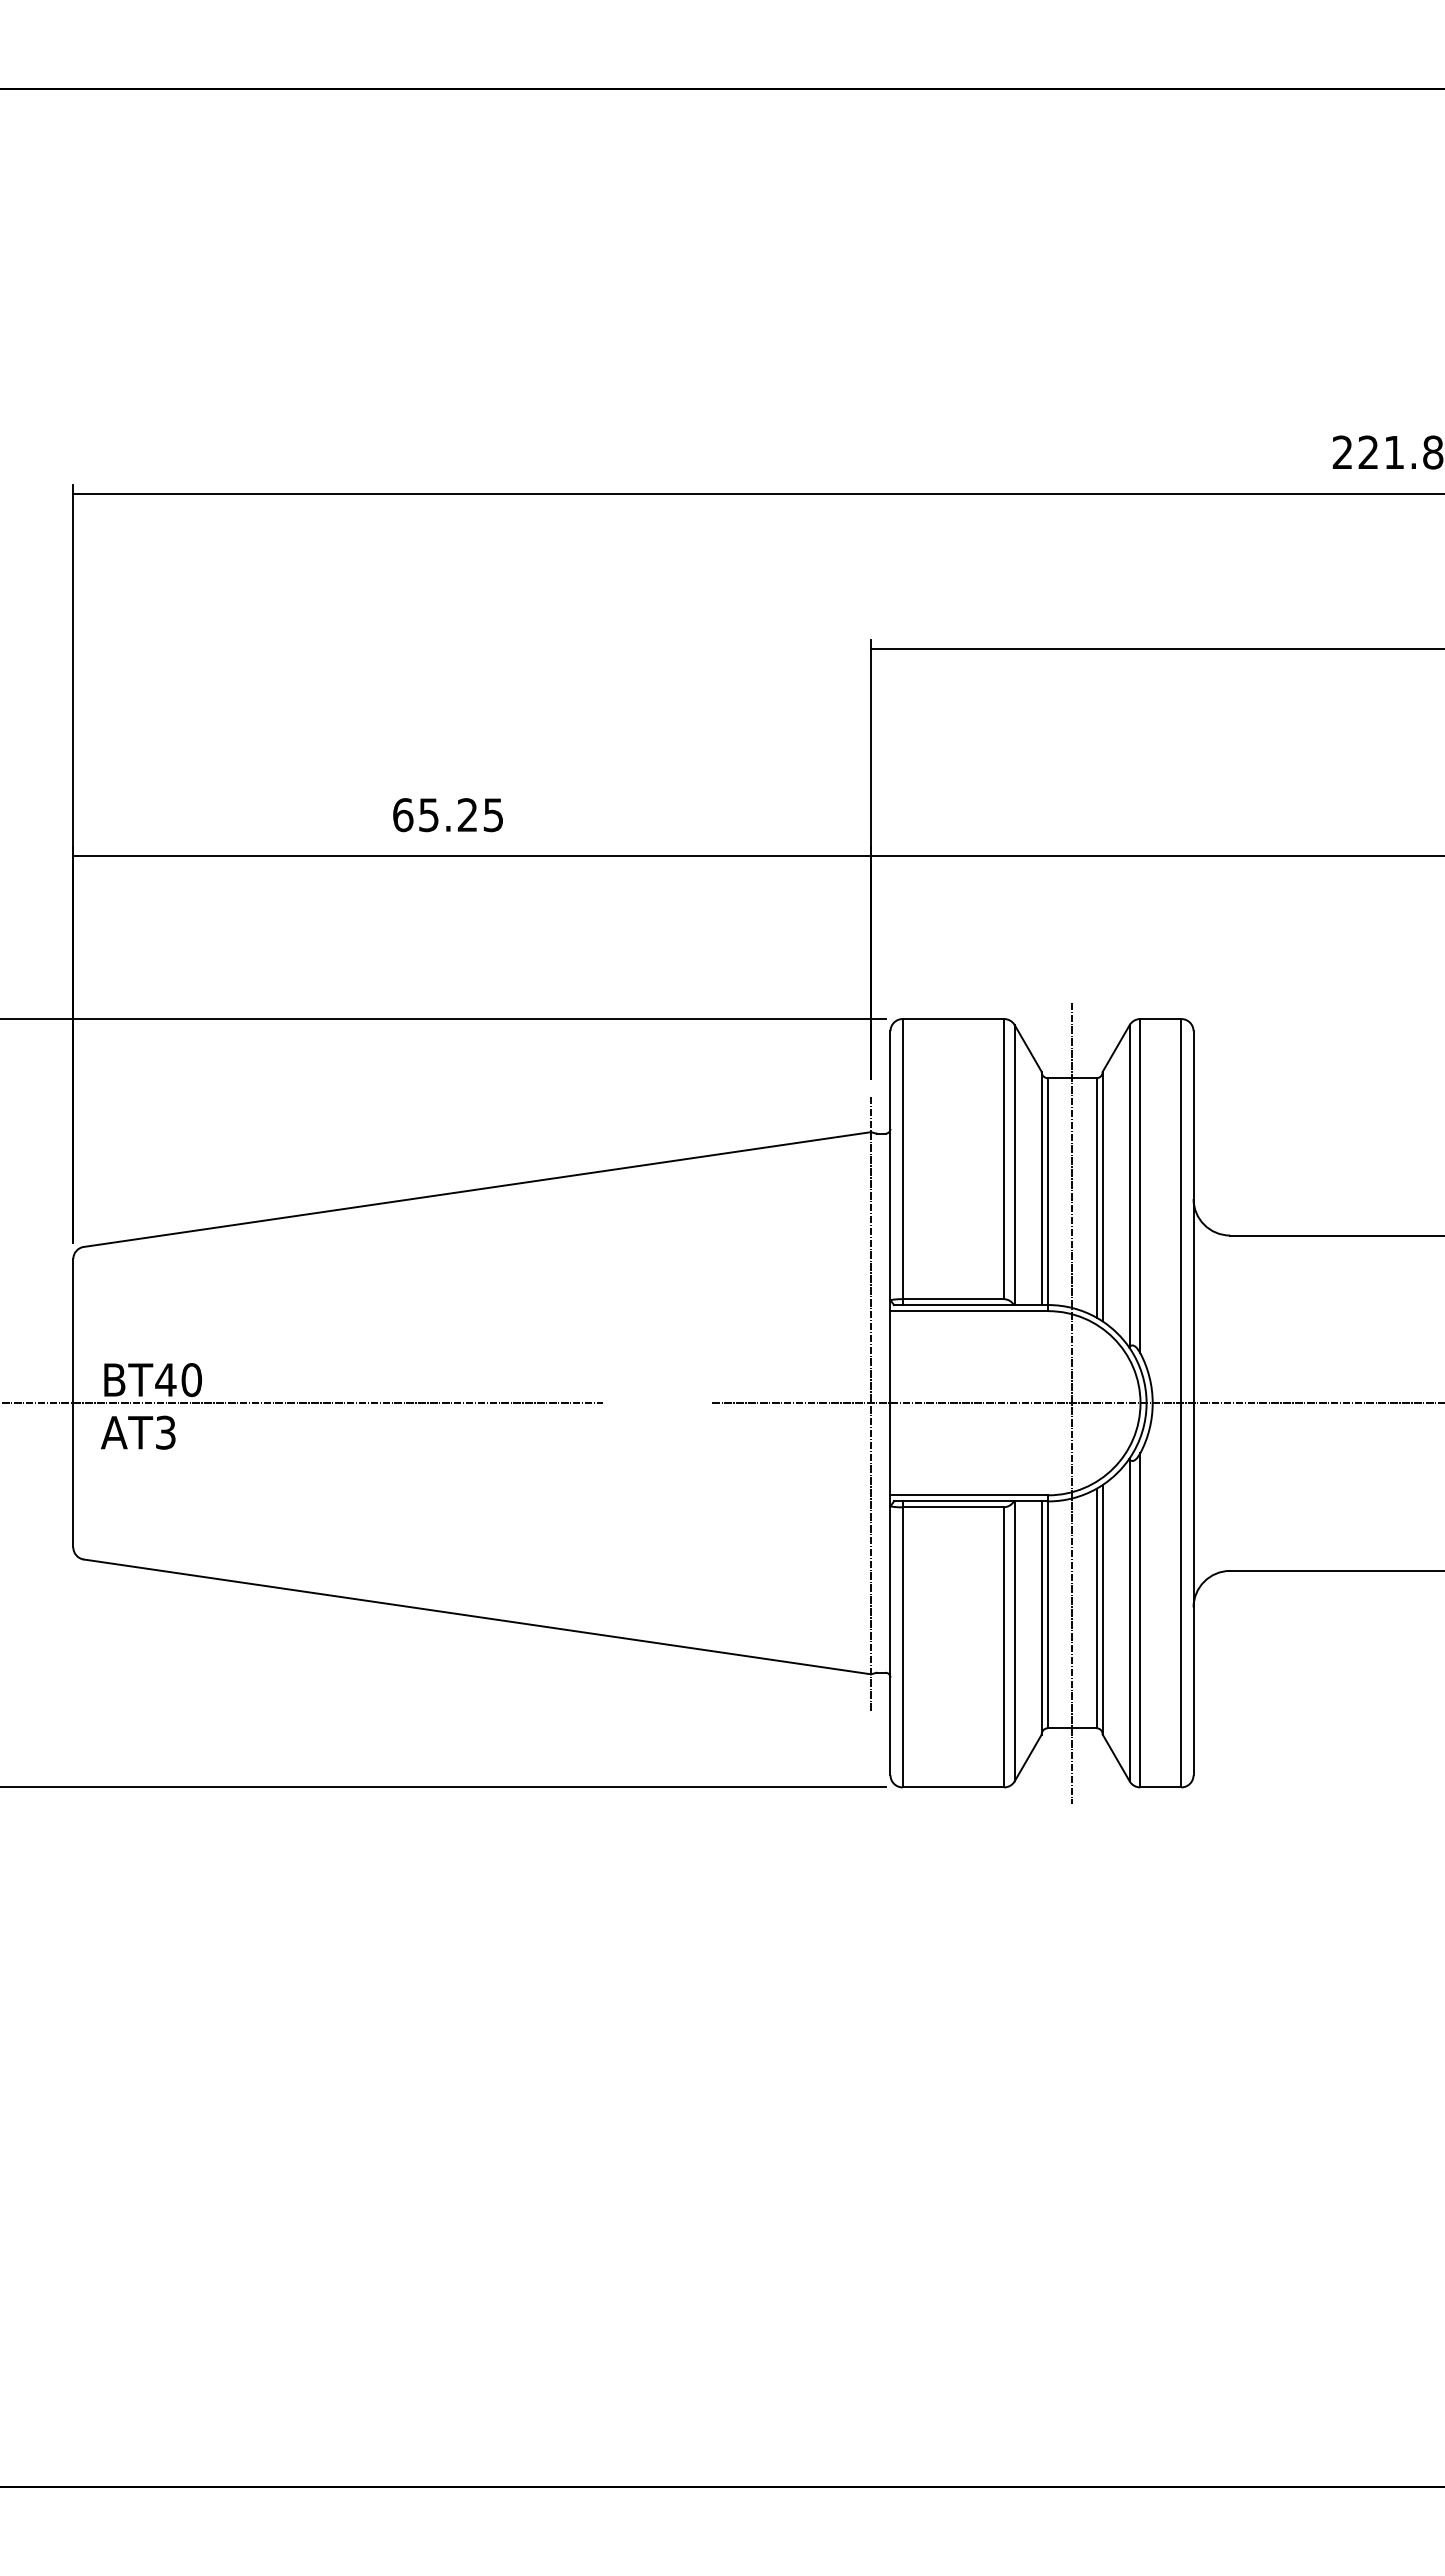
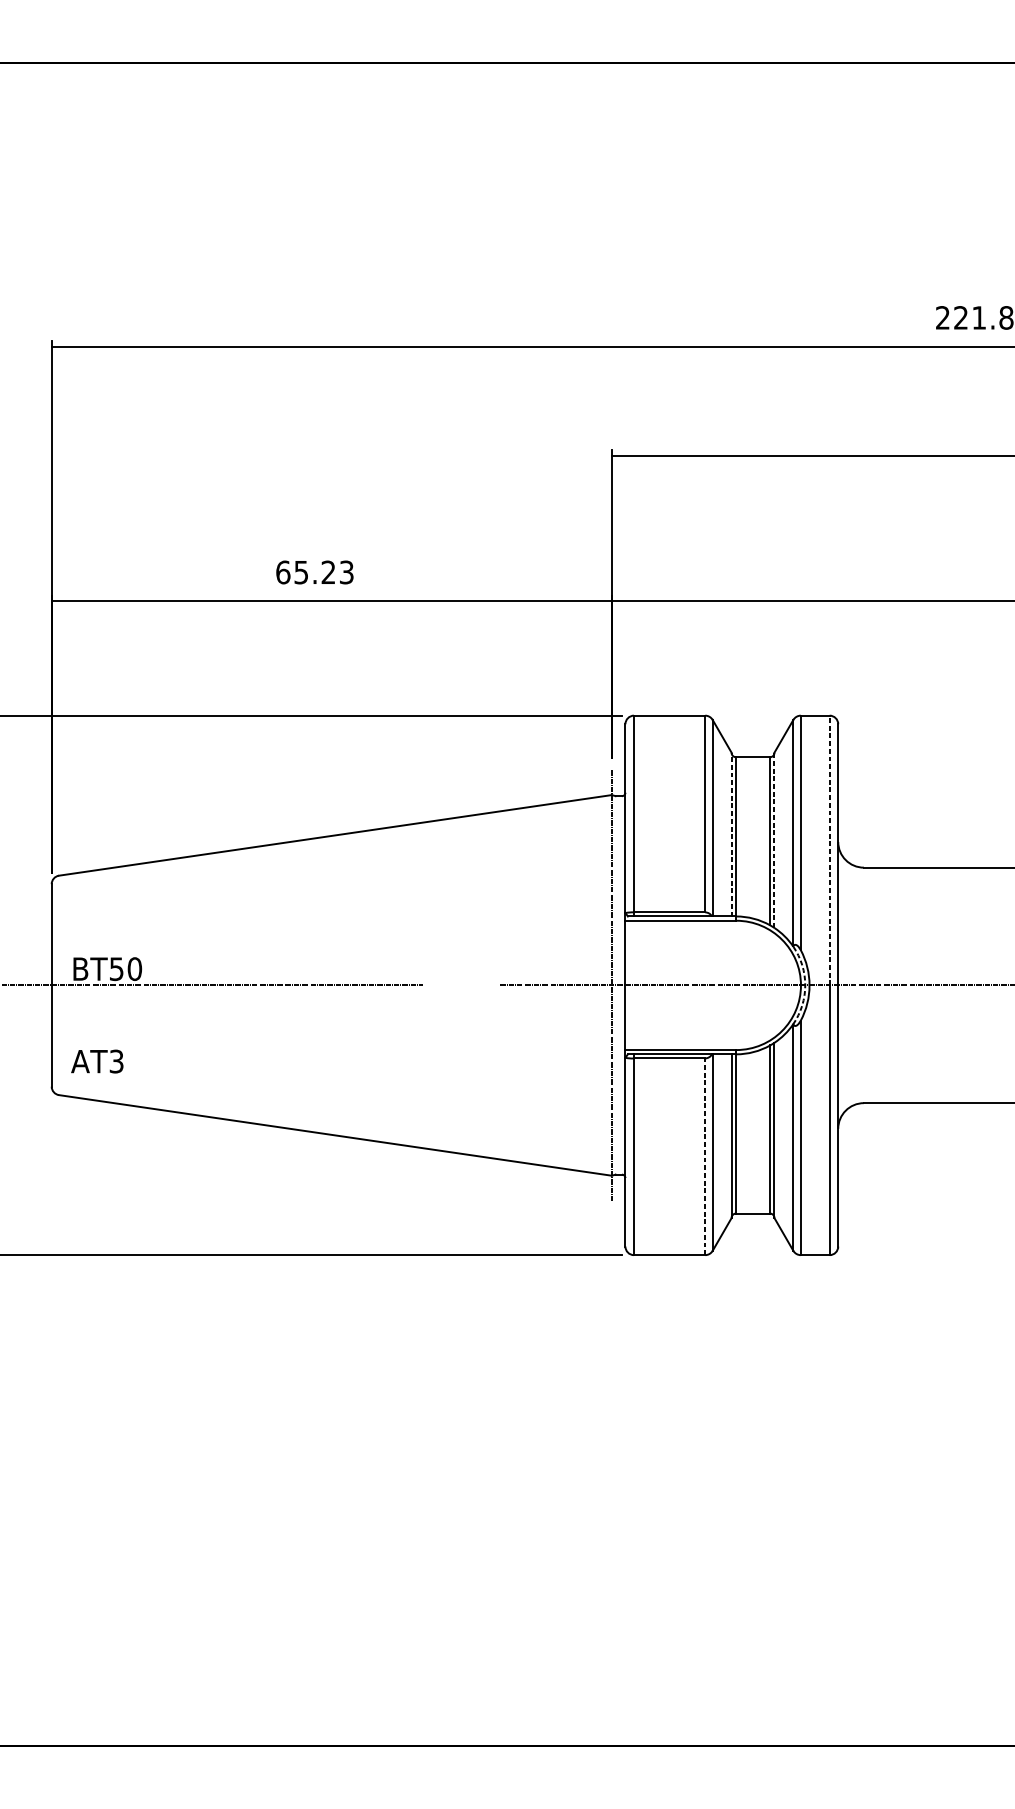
text: (493, 814) -> (346, 572), 65.25 -> 65.23
line: (1041, 1188) -> (731, 834), solid -> dashed
line: (1102, 1196) -> (774, 840), solid -> dashed
line: (1181, 1210) -> (829, 850), solid -> dashed
text: (165, 1380) -> (116, 969), BT40 -> BT50
line: (1072, 1402) -> (753, 984), removed
arc: (1146, 1403) -> (805, 985), solid -> dashed
text: (138, 1432) -> (97, 1061), moved
line: (1004, 1646) -> (705, 1156), solid -> dashed

